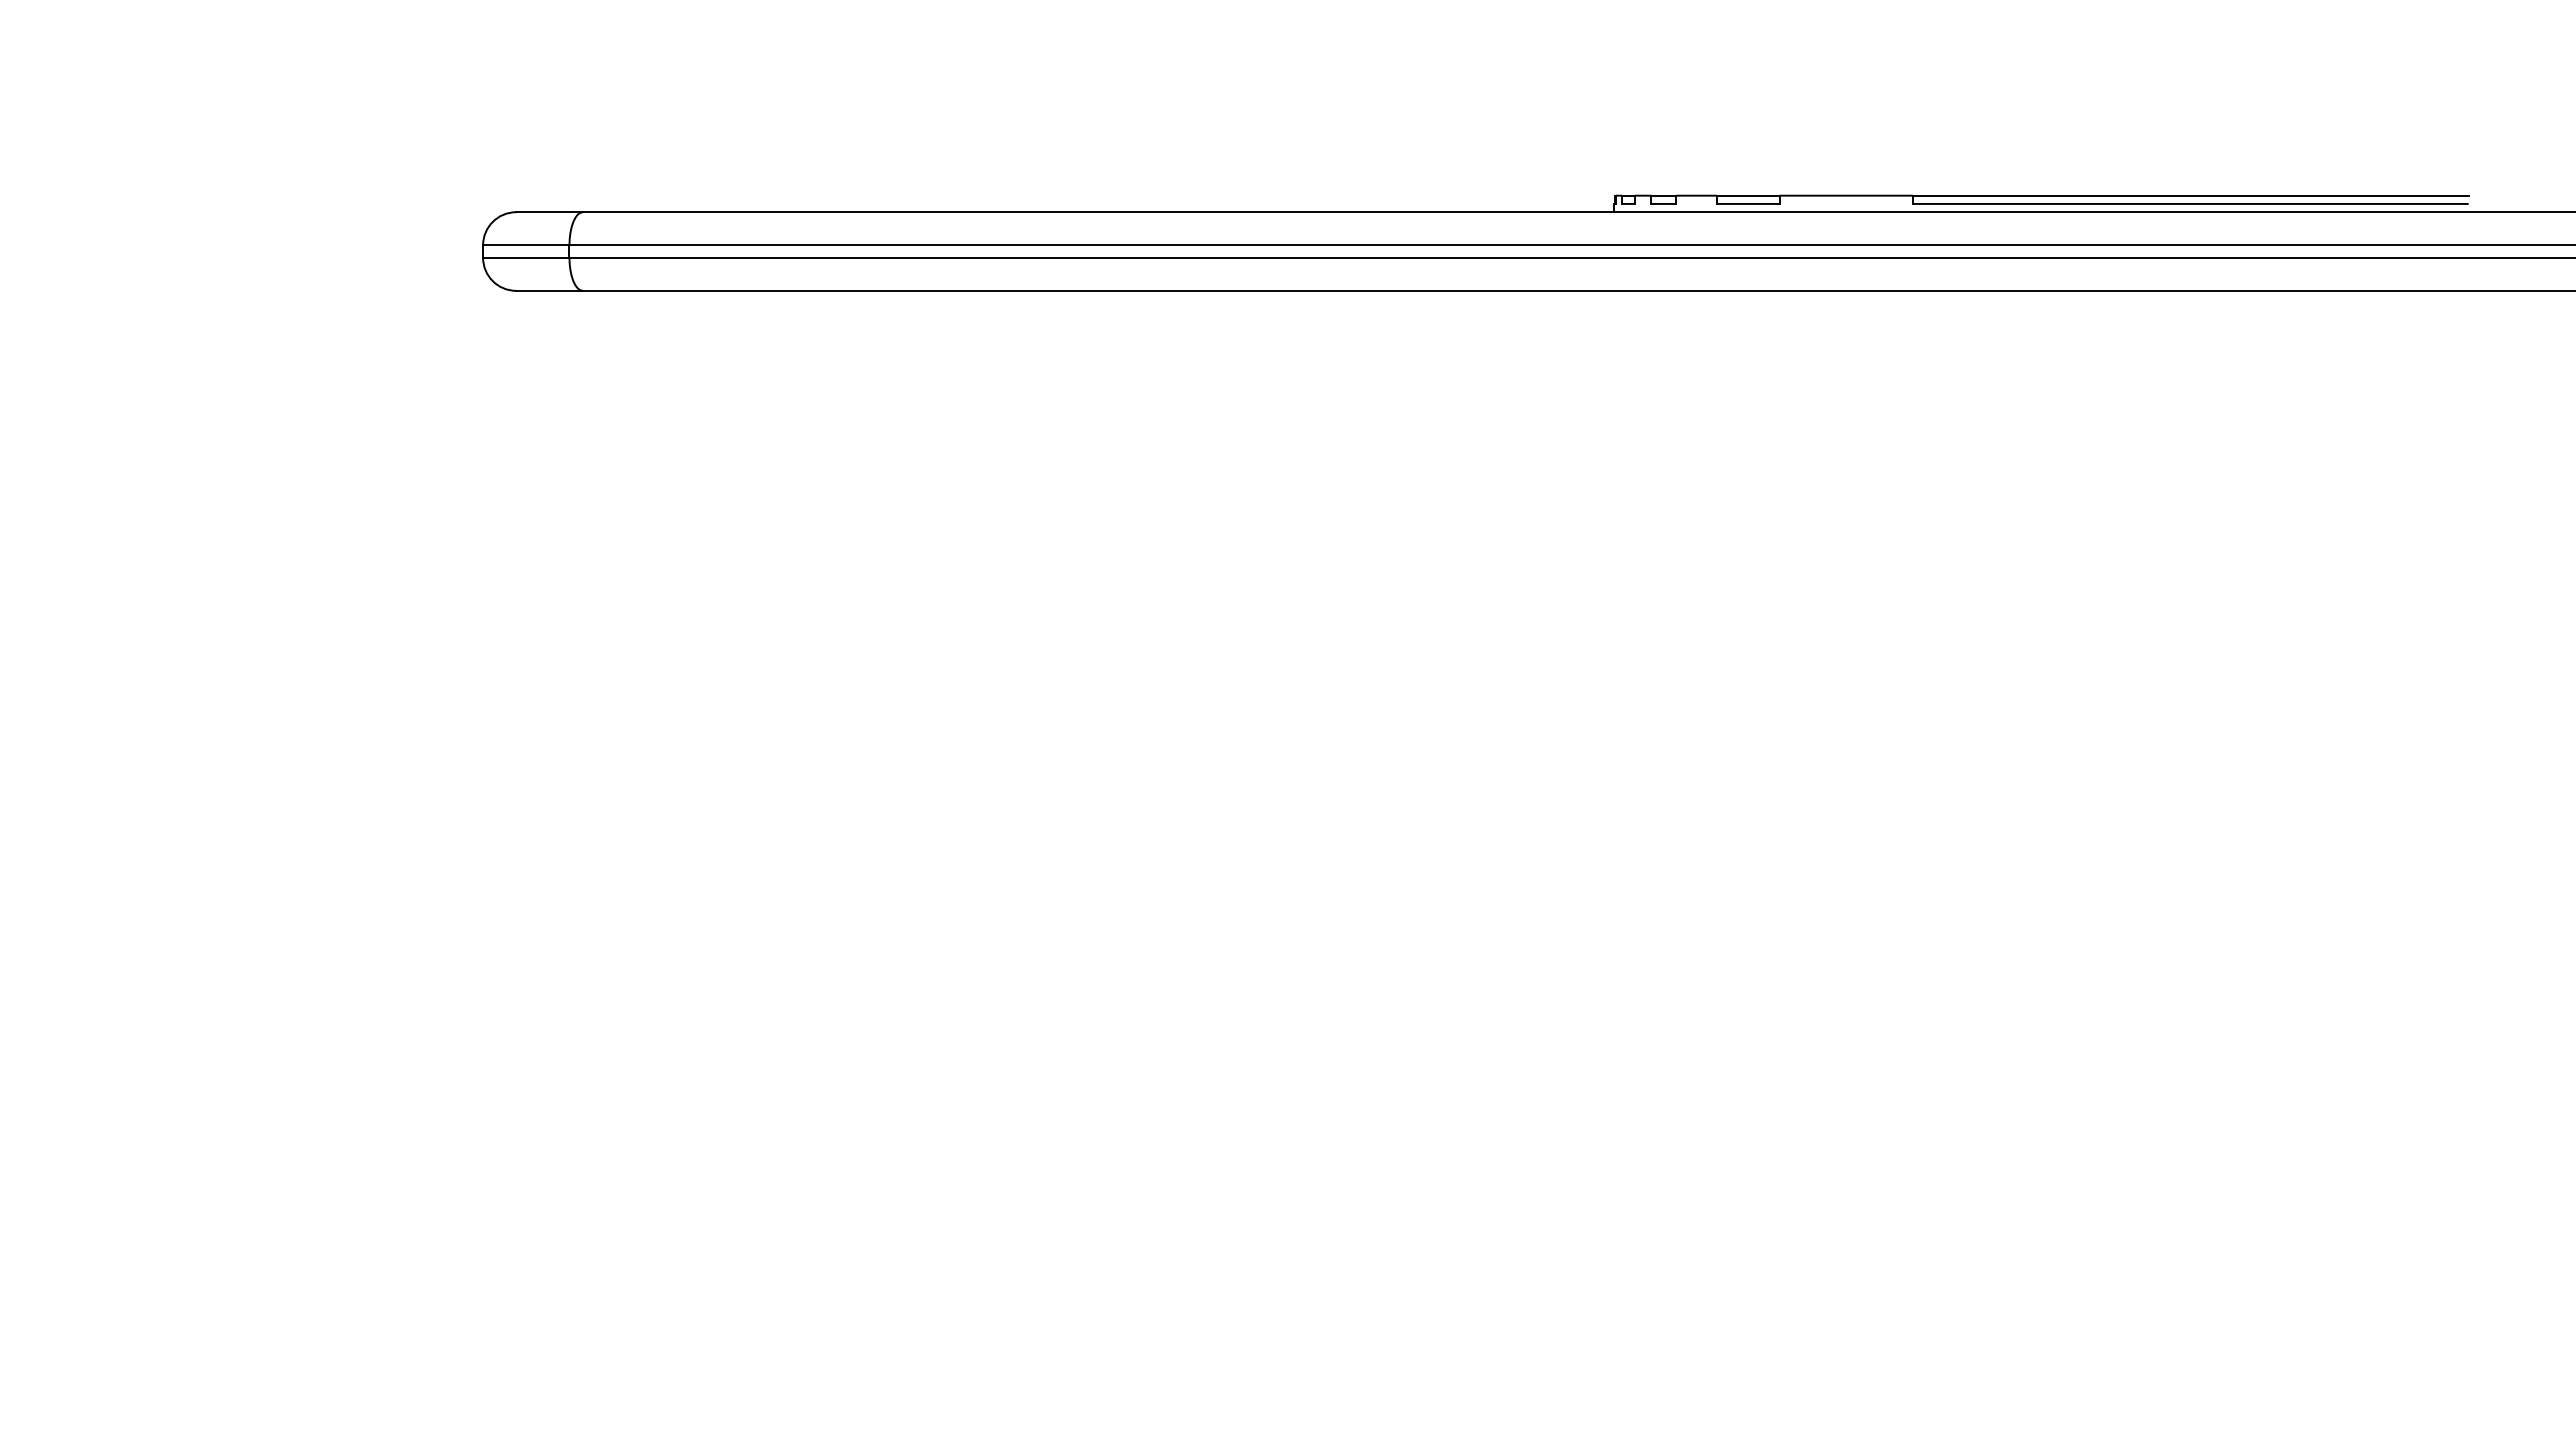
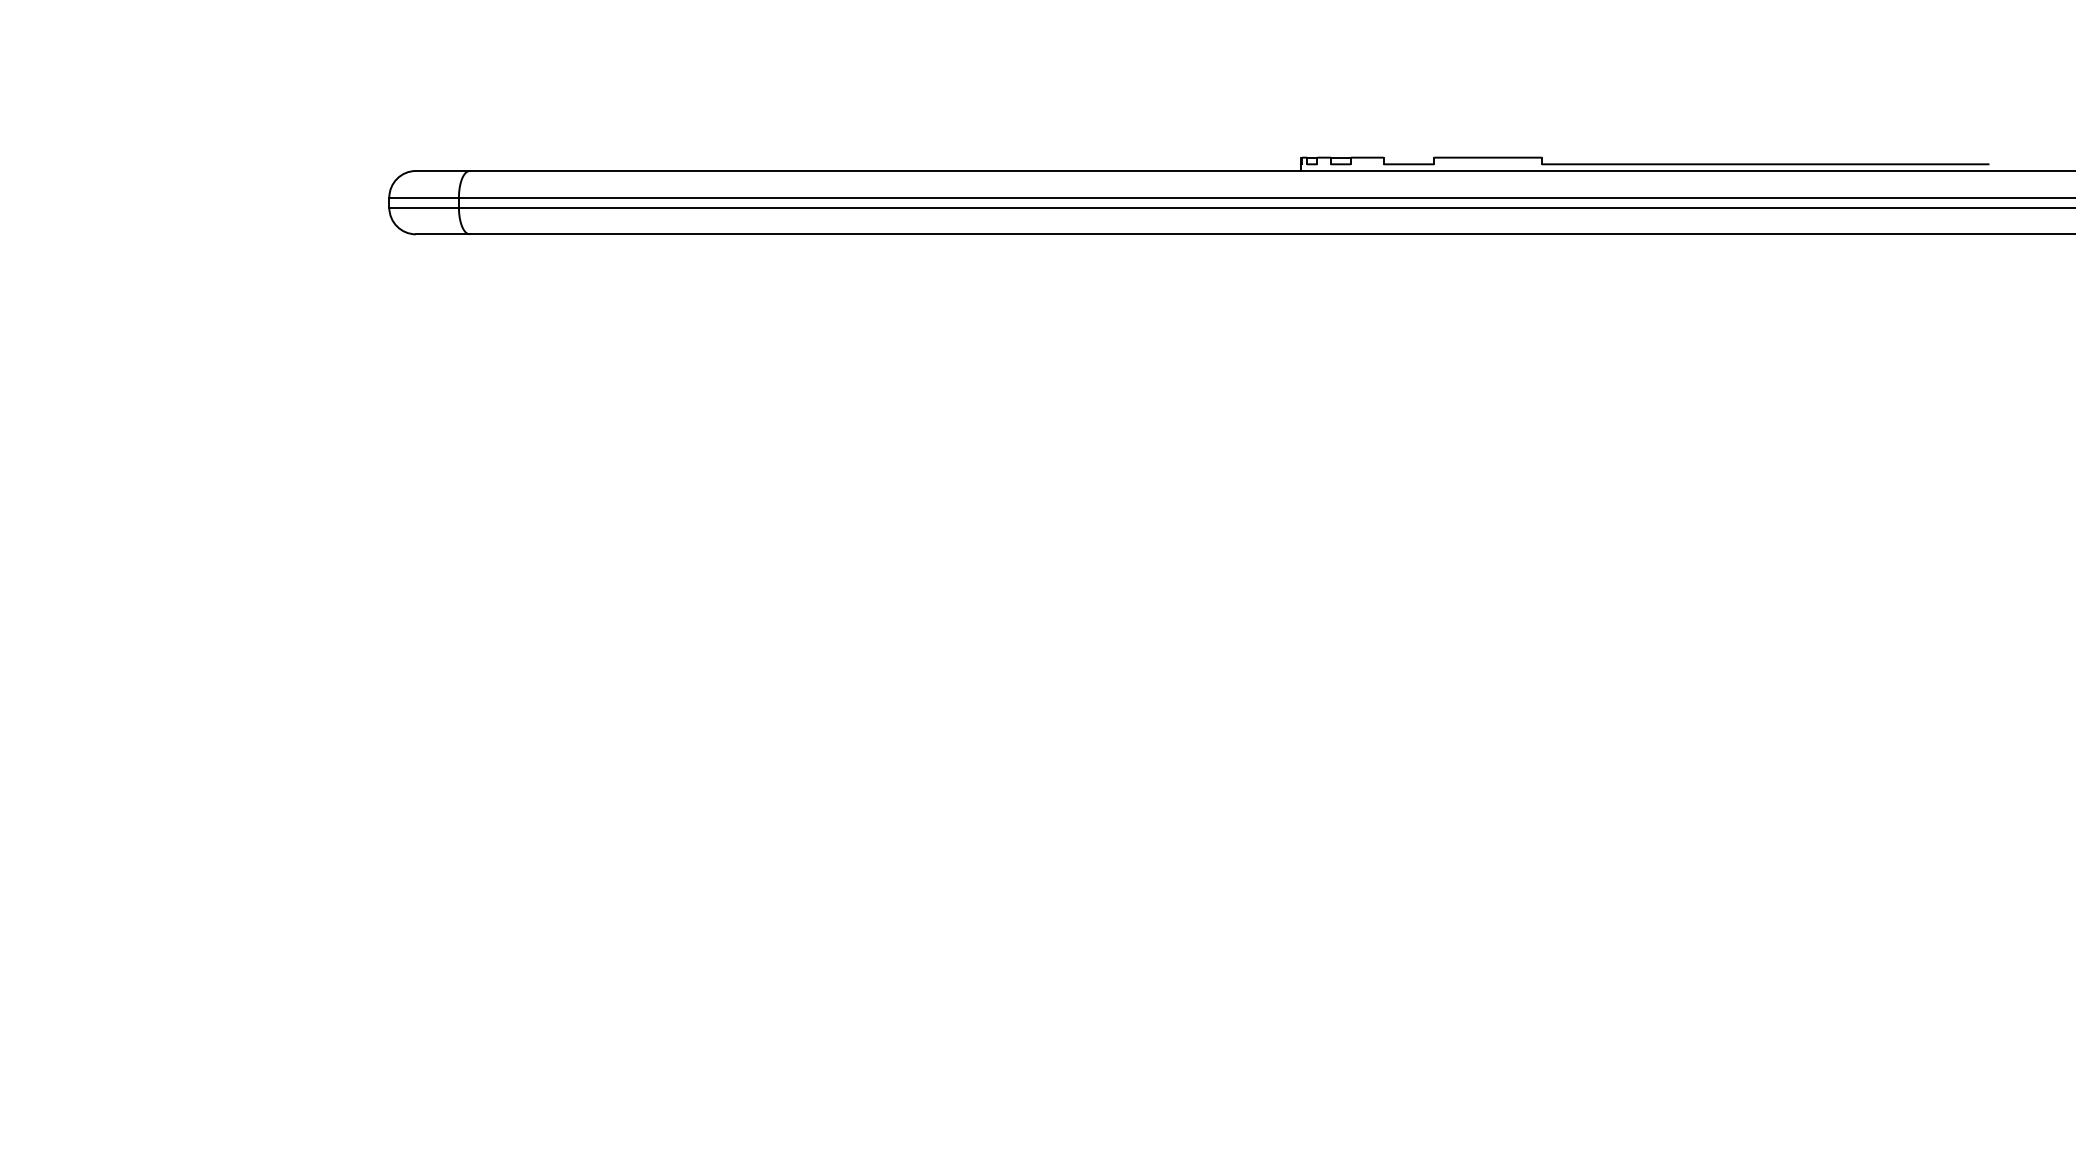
line: (1747, 195) -> (1408, 157), removed
line: (2190, 195) -> (1765, 157), removed

